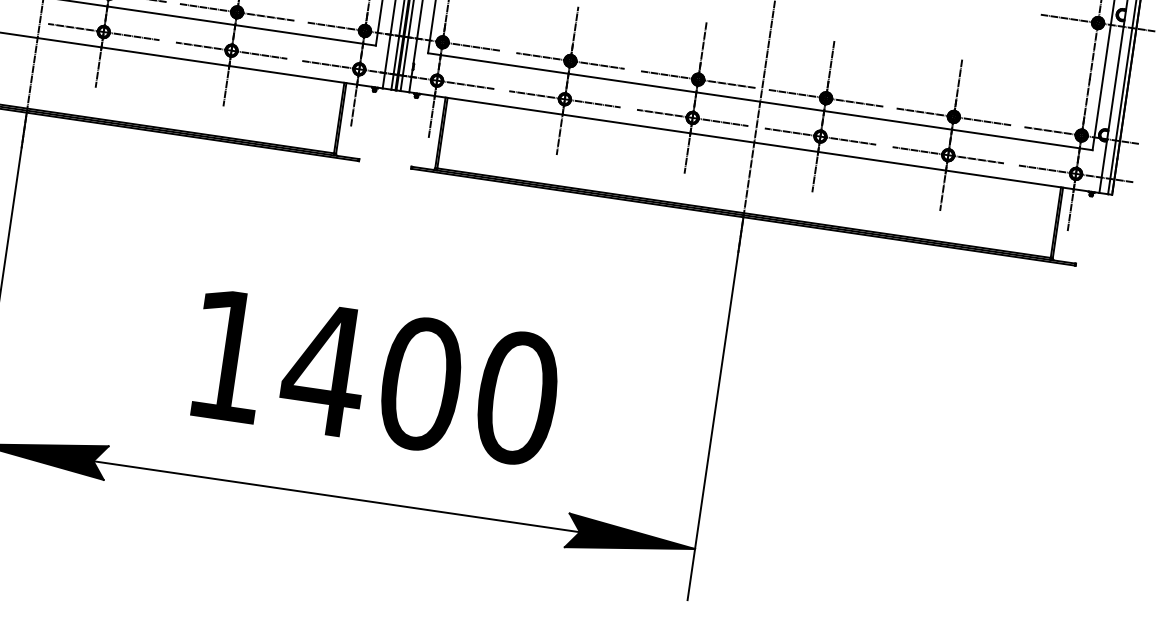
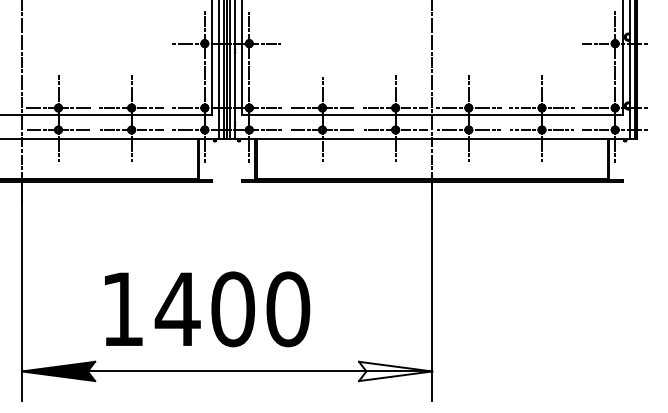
text: (376, 377) -> (207, 309), moved
fill: (630, 539) -> (395, 371), removed

